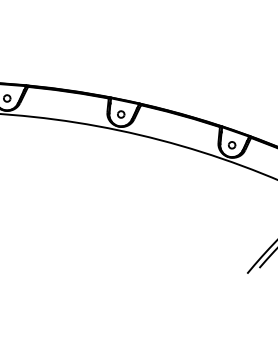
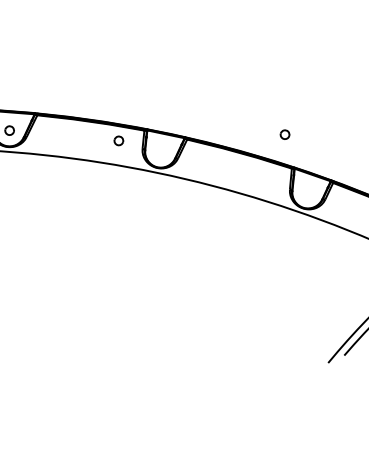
part: (120, 114) -> (118, 140), moved
part: (231, 145) -> (284, 134), moved

